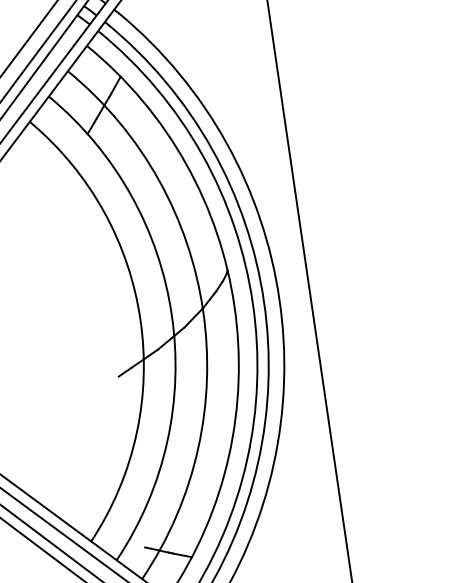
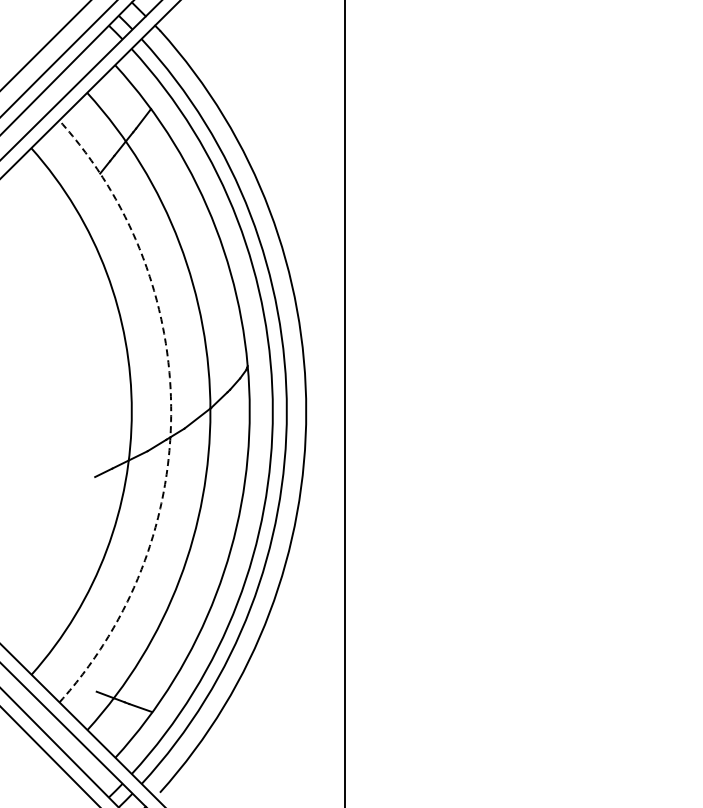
arc: (172, 315) -> (171, 411), solid -> dashed

